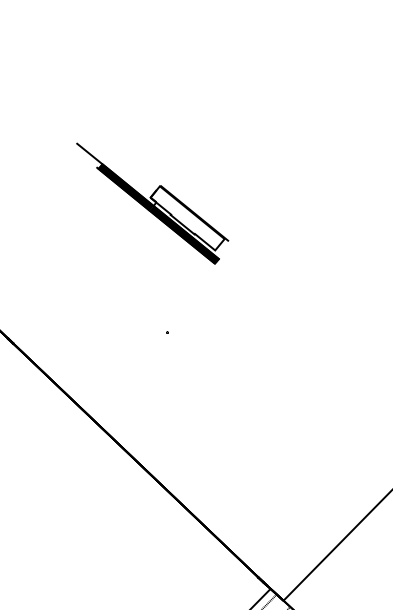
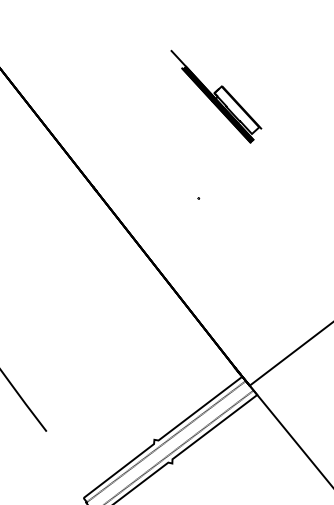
part: (154, 202) -> (216, 96), moved

